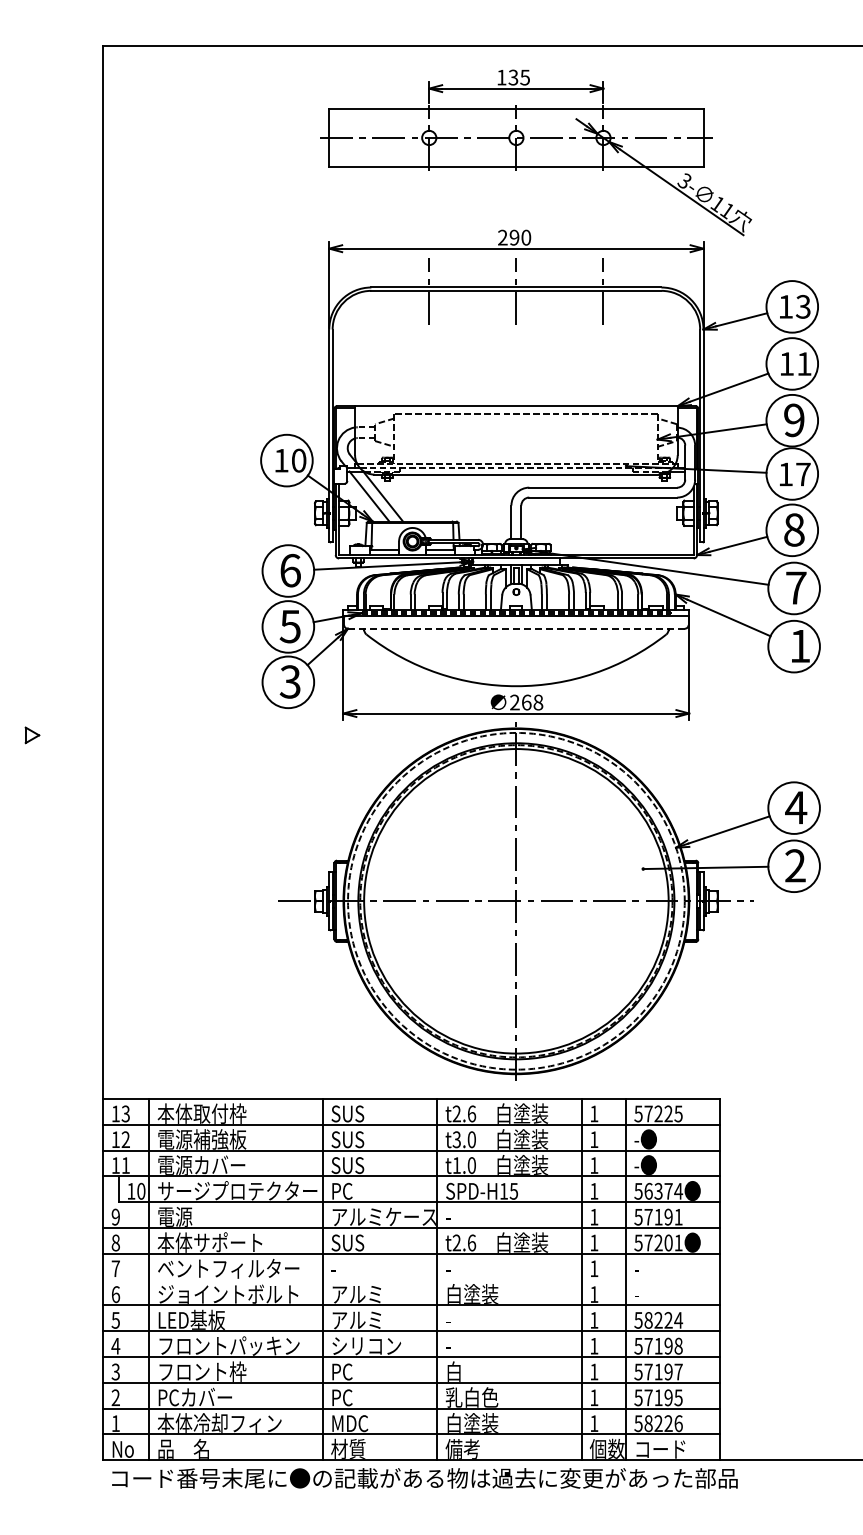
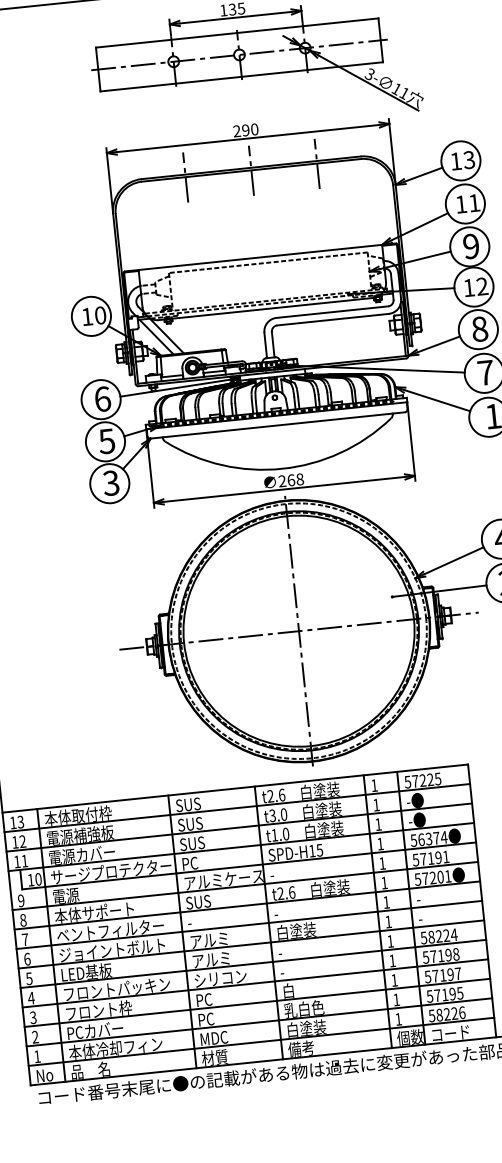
text: (803, 474) -> (482, 286), 17 -> 12
line: (515, 628) -> (277, 425), dashed -> solid
line: (411, 1279) -> (249, 924), added

